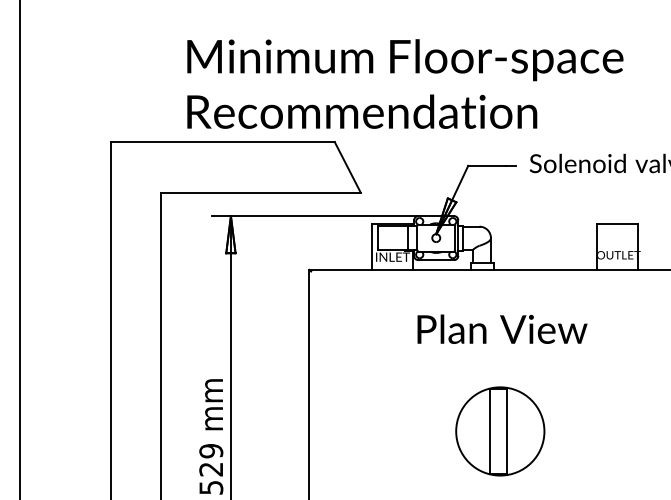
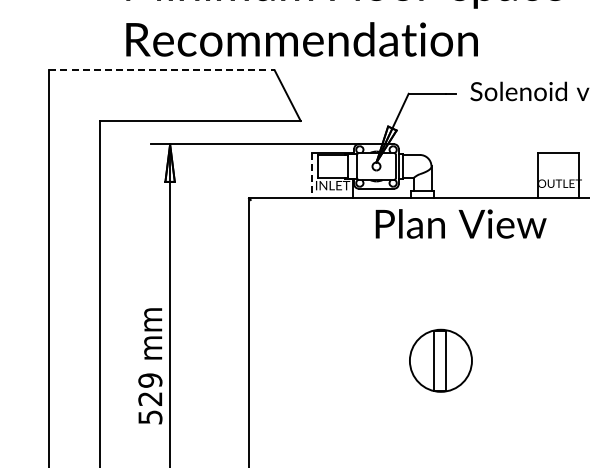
line: (223, 142) -> (162, 70), solid -> dashed
line: (371, 247) -> (311, 175), solid -> dashed
text: (502, 328) -> (461, 223), moved
part: (500, 431) -> (441, 360), size x0.7

